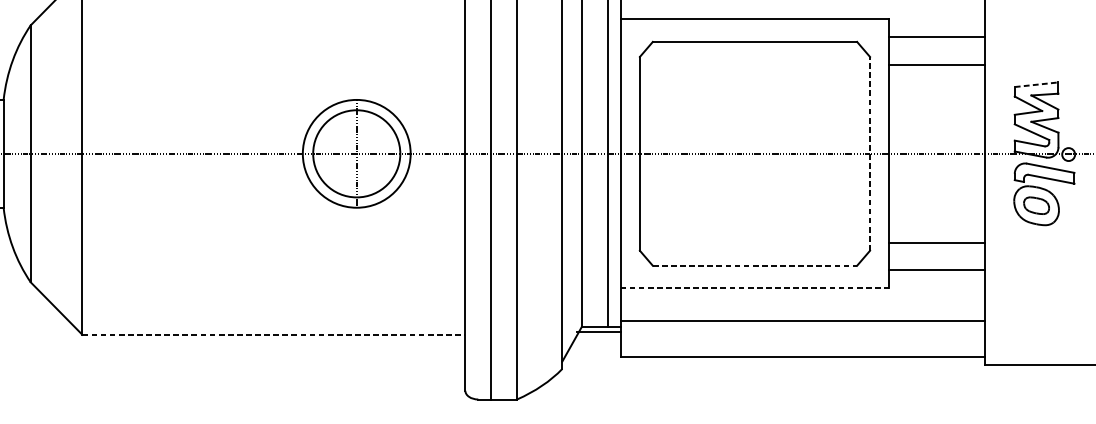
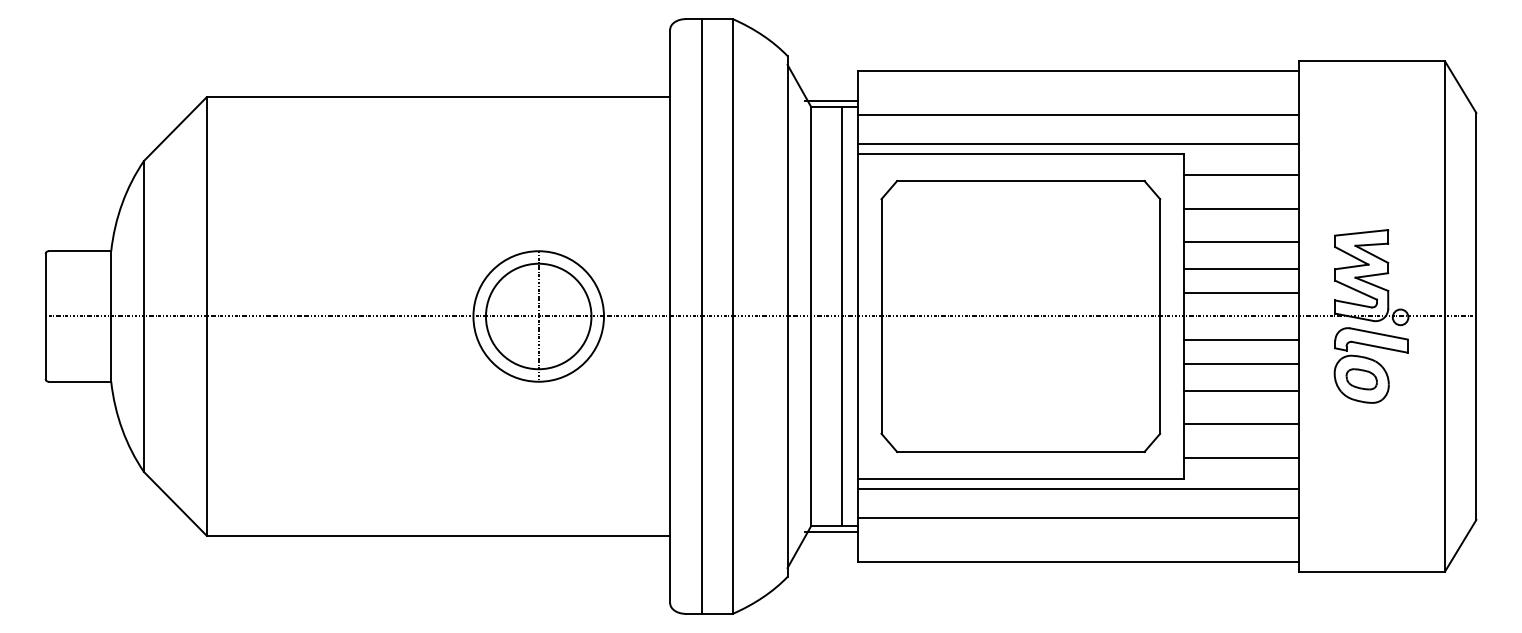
line: (802, 10) -> (1078, 143), added
line: (1036, 84) -> (1361, 232), dashed -> solid
line: (937, 92) -> (1241, 242), added
line: (937, 114) -> (1241, 268), added
line: (937, 134) -> (1241, 292), added
line: (870, 153) -> (1160, 316), dashed -> solid
line: (937, 173) -> (1241, 340), added
line: (937, 193) -> (1241, 364), added
line: (937, 214) -> (1241, 390), added
line: (754, 265) -> (1020, 451), dashed -> solid
line: (754, 288) -> (1020, 479), dashed -> solid
line: (802, 296) -> (1078, 489), added
line: (273, 334) -> (438, 535), dashed -> solid

